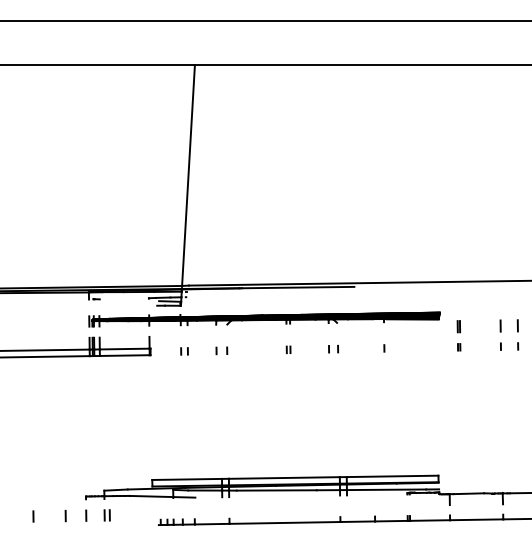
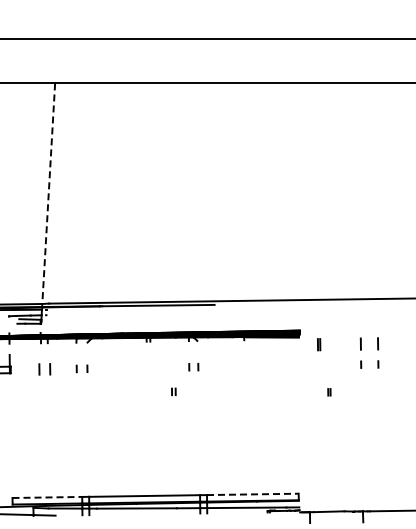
line: (188, 176) -> (48, 194), solid -> dashed
part: (459, 347) -> (329, 392), moved
line: (384, 348) -> (244, 366), removed
part: (288, 349) -> (173, 391), moved
part: (184, 351) -> (44, 369), size x1.6
line: (392, 476) -> (252, 494), solid -> dashed
line: (187, 479) -> (47, 497), solid -> dashed

